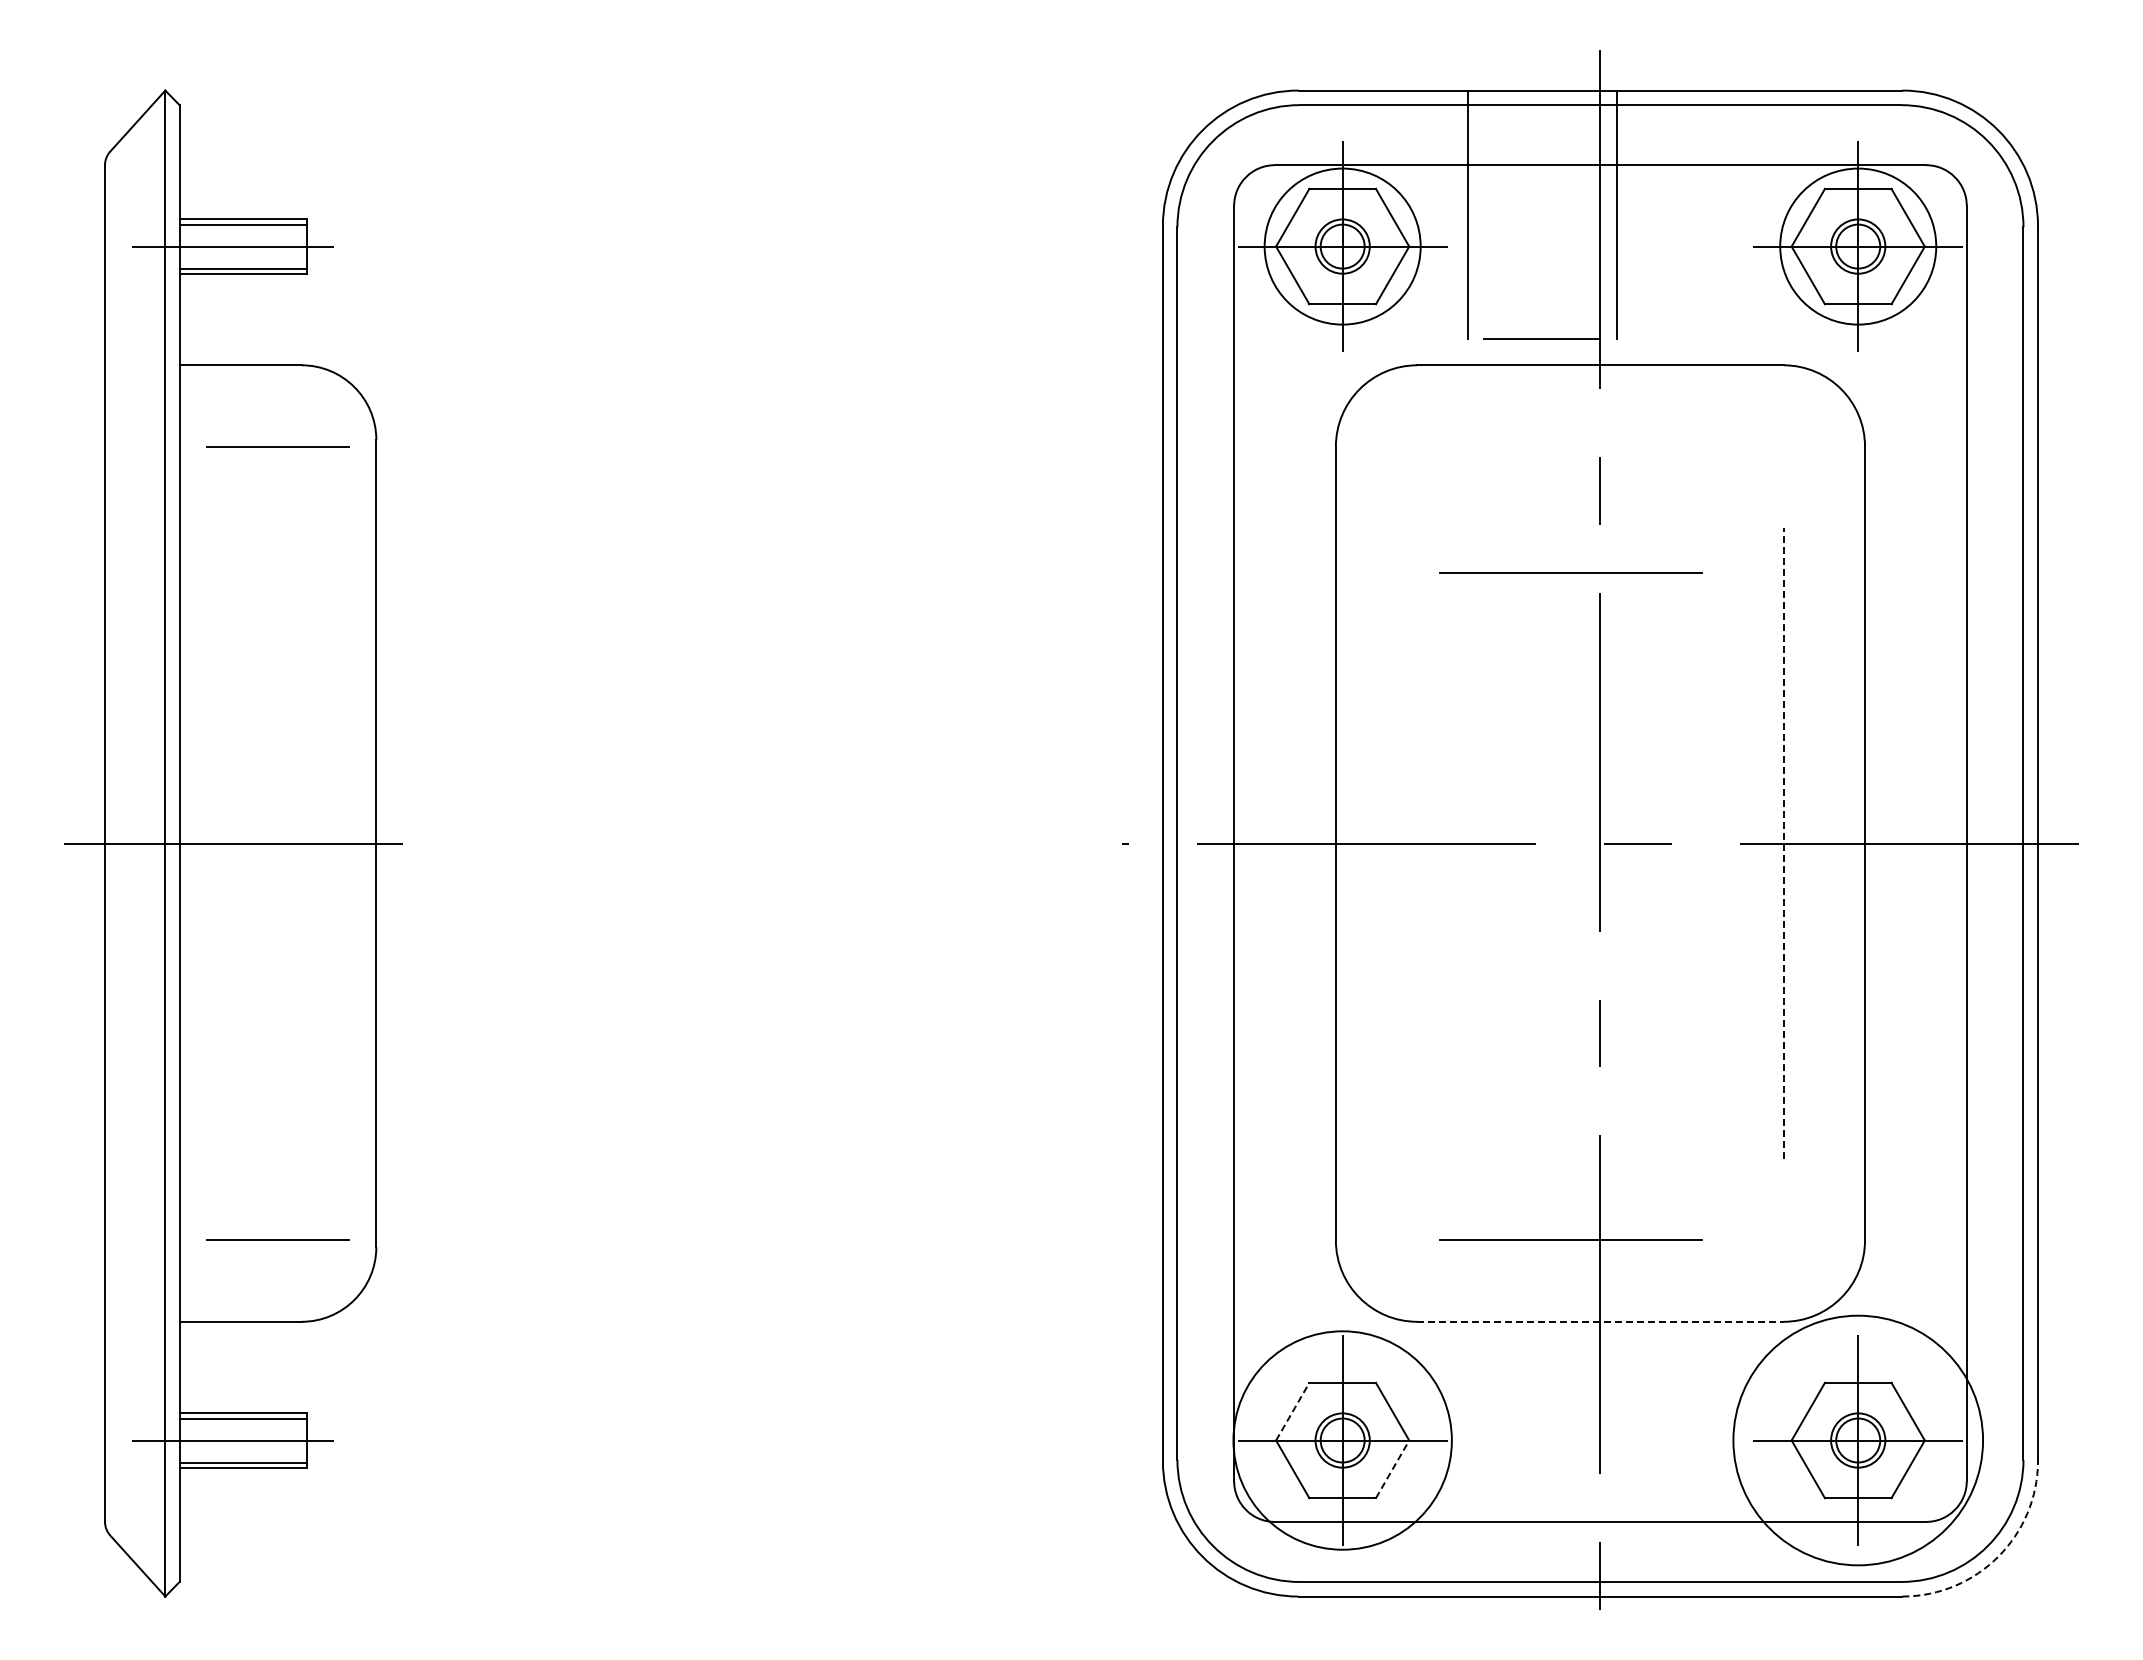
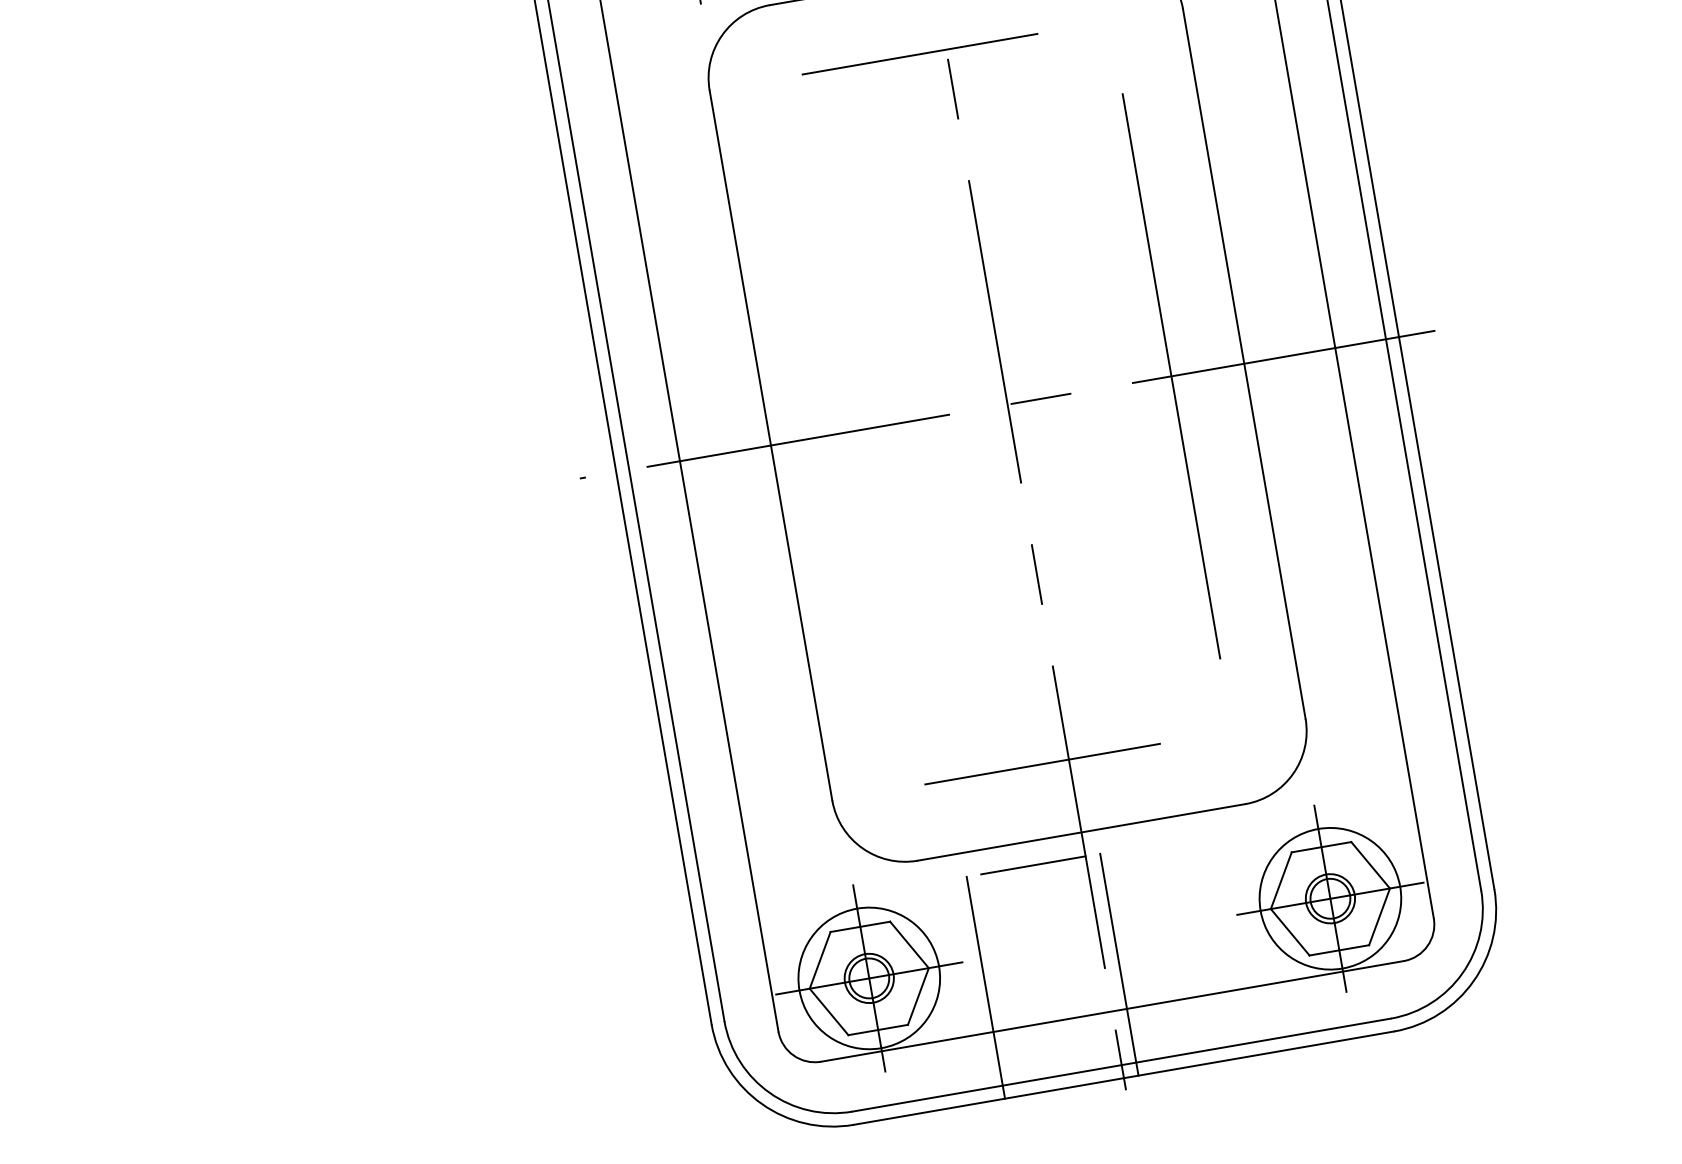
line: (1570, 572) -> (919, 54), moved
line: (1783, 843) -> (1171, 376), dashed -> solid
line: (1600, 1321) -> (1081, 832), dashed -> solid
line: (1541, 1348) -> (1032, 865), added
line: (1292, 1411) -> (819, 960), dashed -> solid
circle: (1342, 1440) -> (869, 978), size x0.71
circle: (1858, 1440) -> (1330, 898), size x0.62
line: (1392, 1468) -> (918, 995), dashed -> solid
line: (1467, 1472) -> (985, 987), added
line: (1616, 1472) -> (1119, 964), added
arc: (1998, 1556) -> (1473, 980), dashed -> solid

